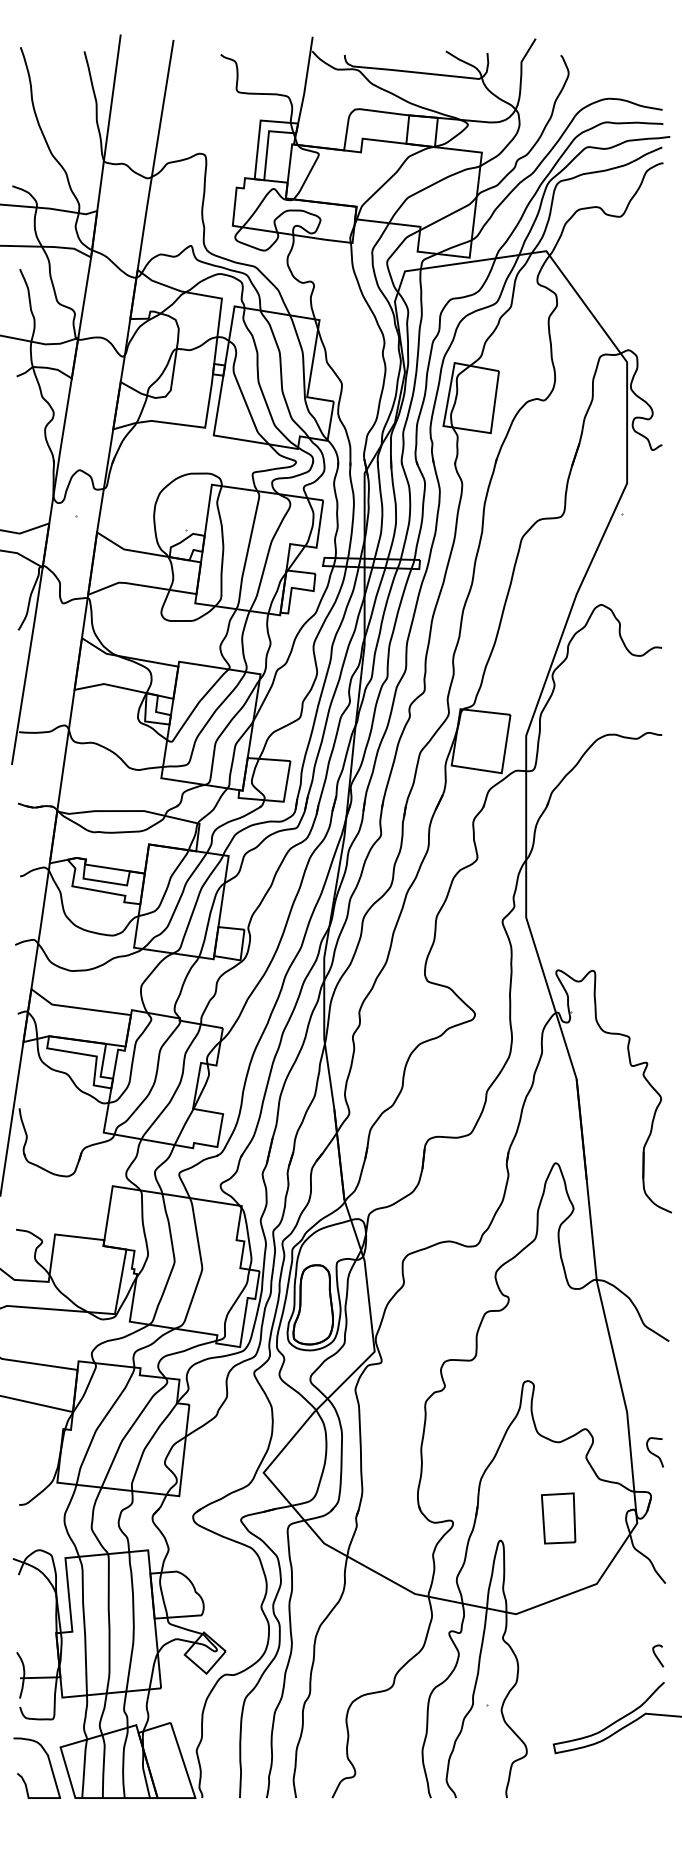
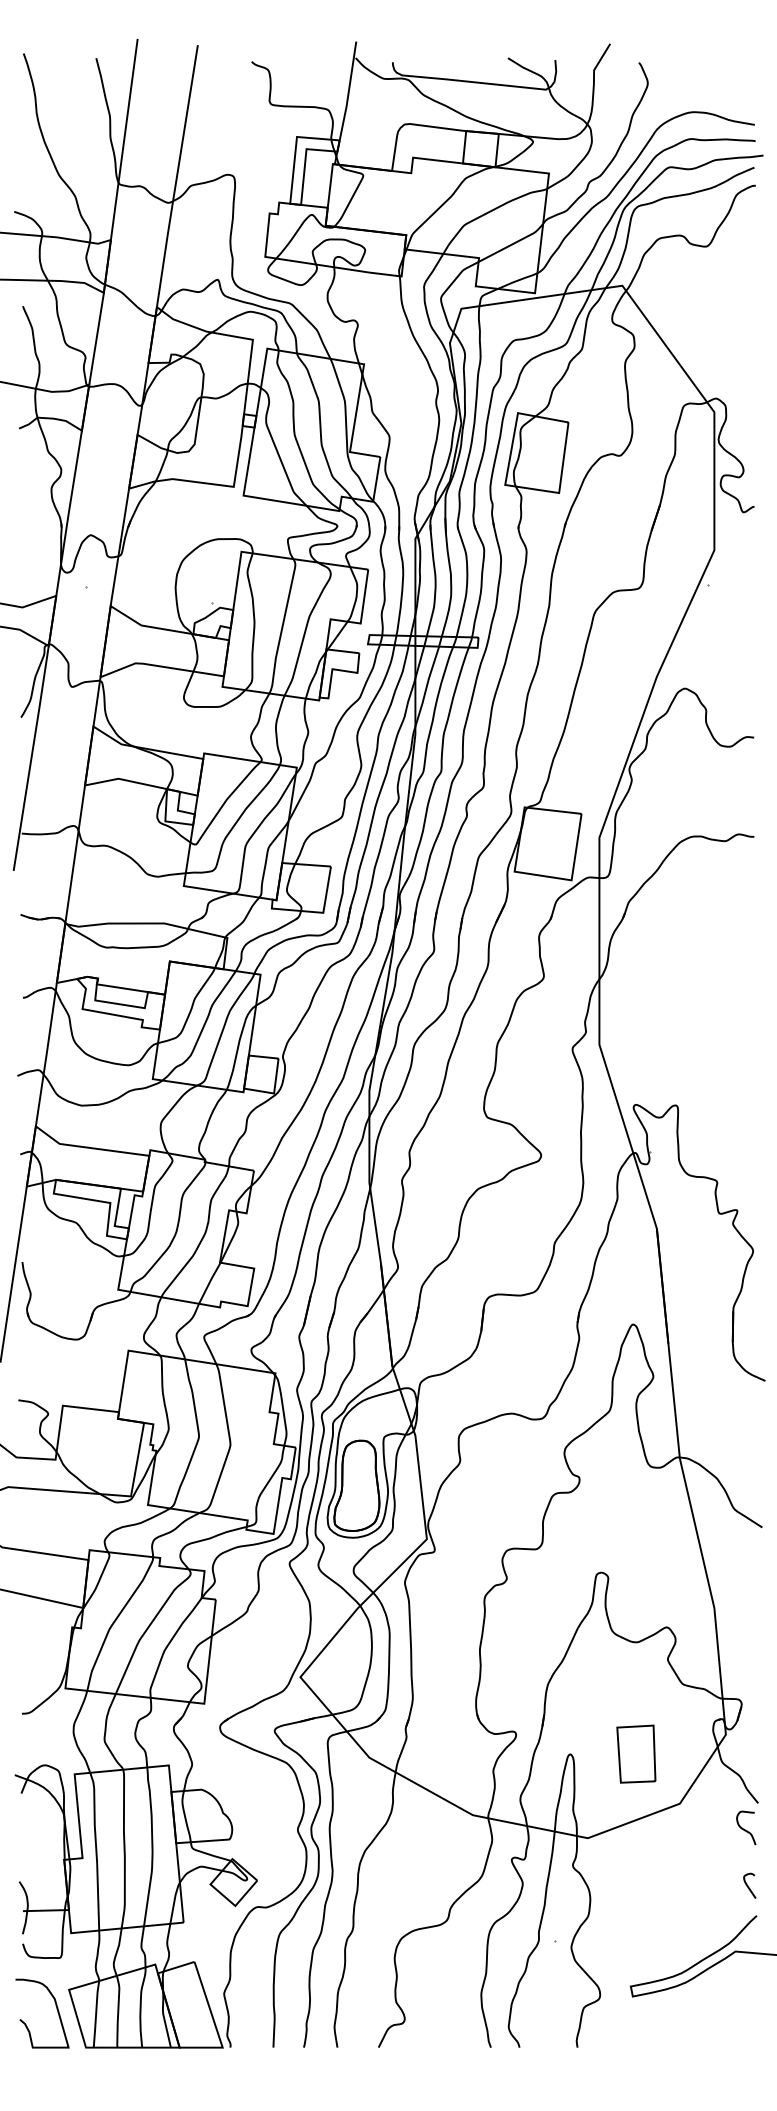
curve: (653, 1452) -> (744, 1828), moved
part: (558, 1517) -> (636, 1753), moved

